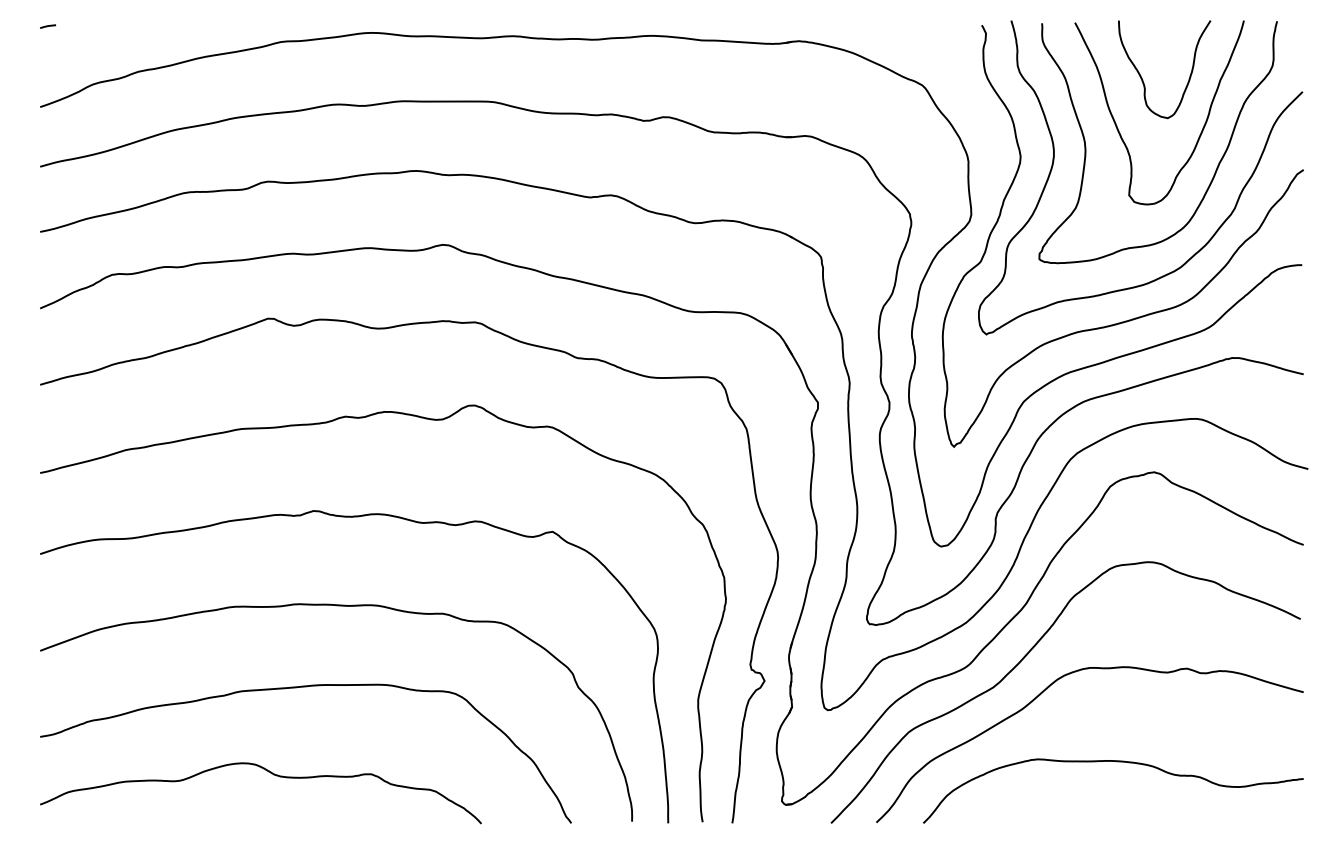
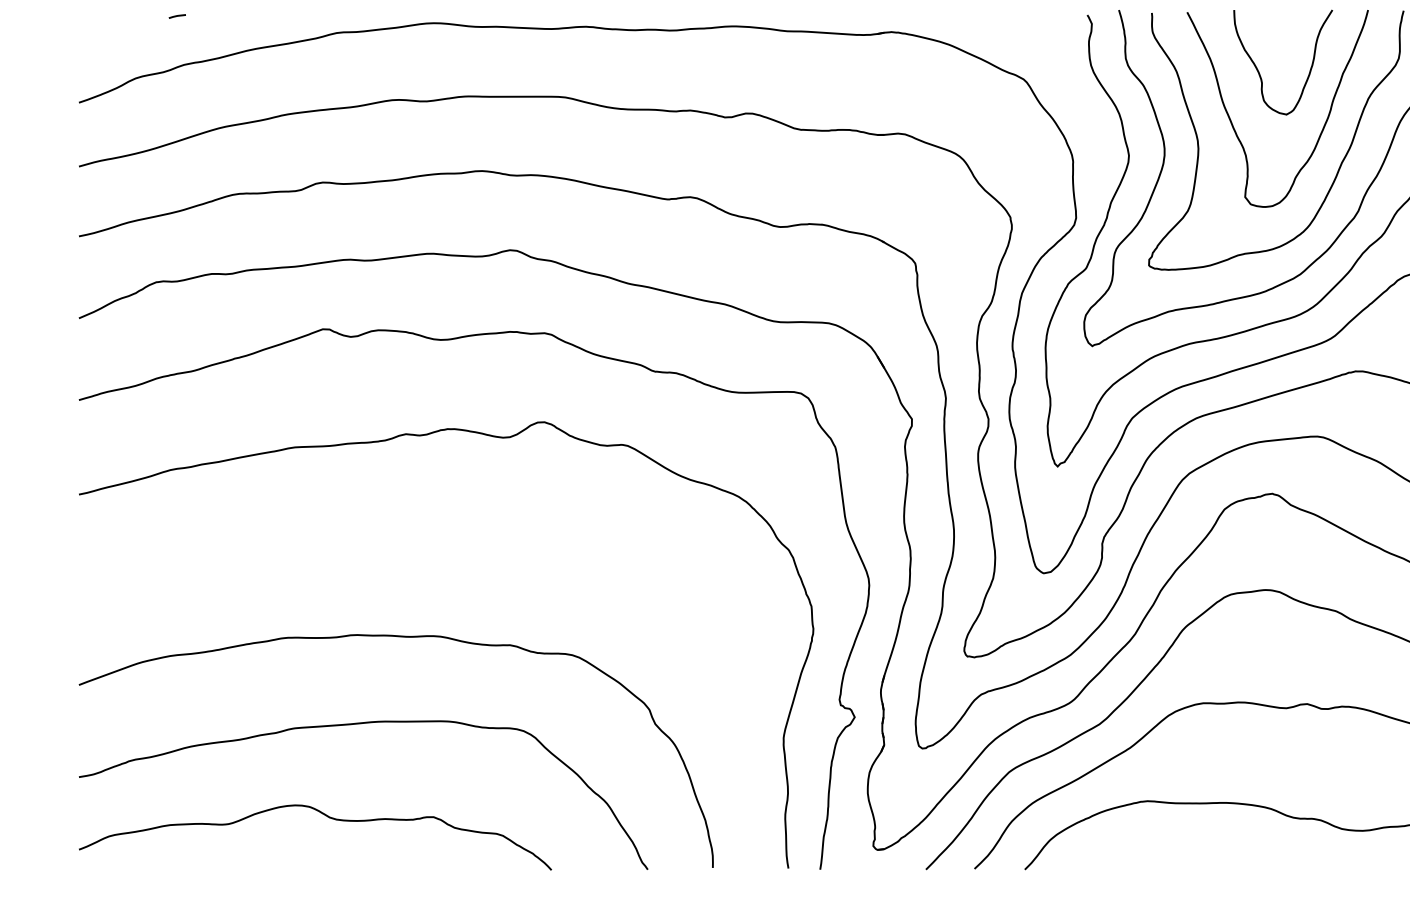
line: (48, 26) -> (177, 16), moved
curve: (354, 517) -> (415, 542), removed

